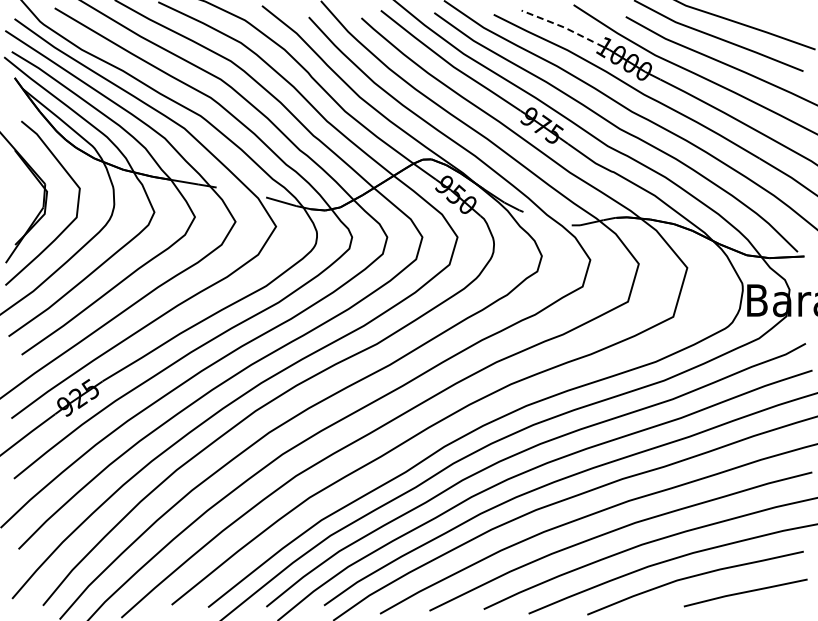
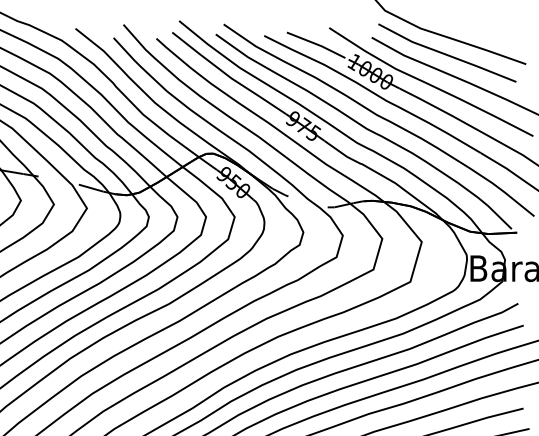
line: (558, 25) -> (316, 44), dashed -> solid

